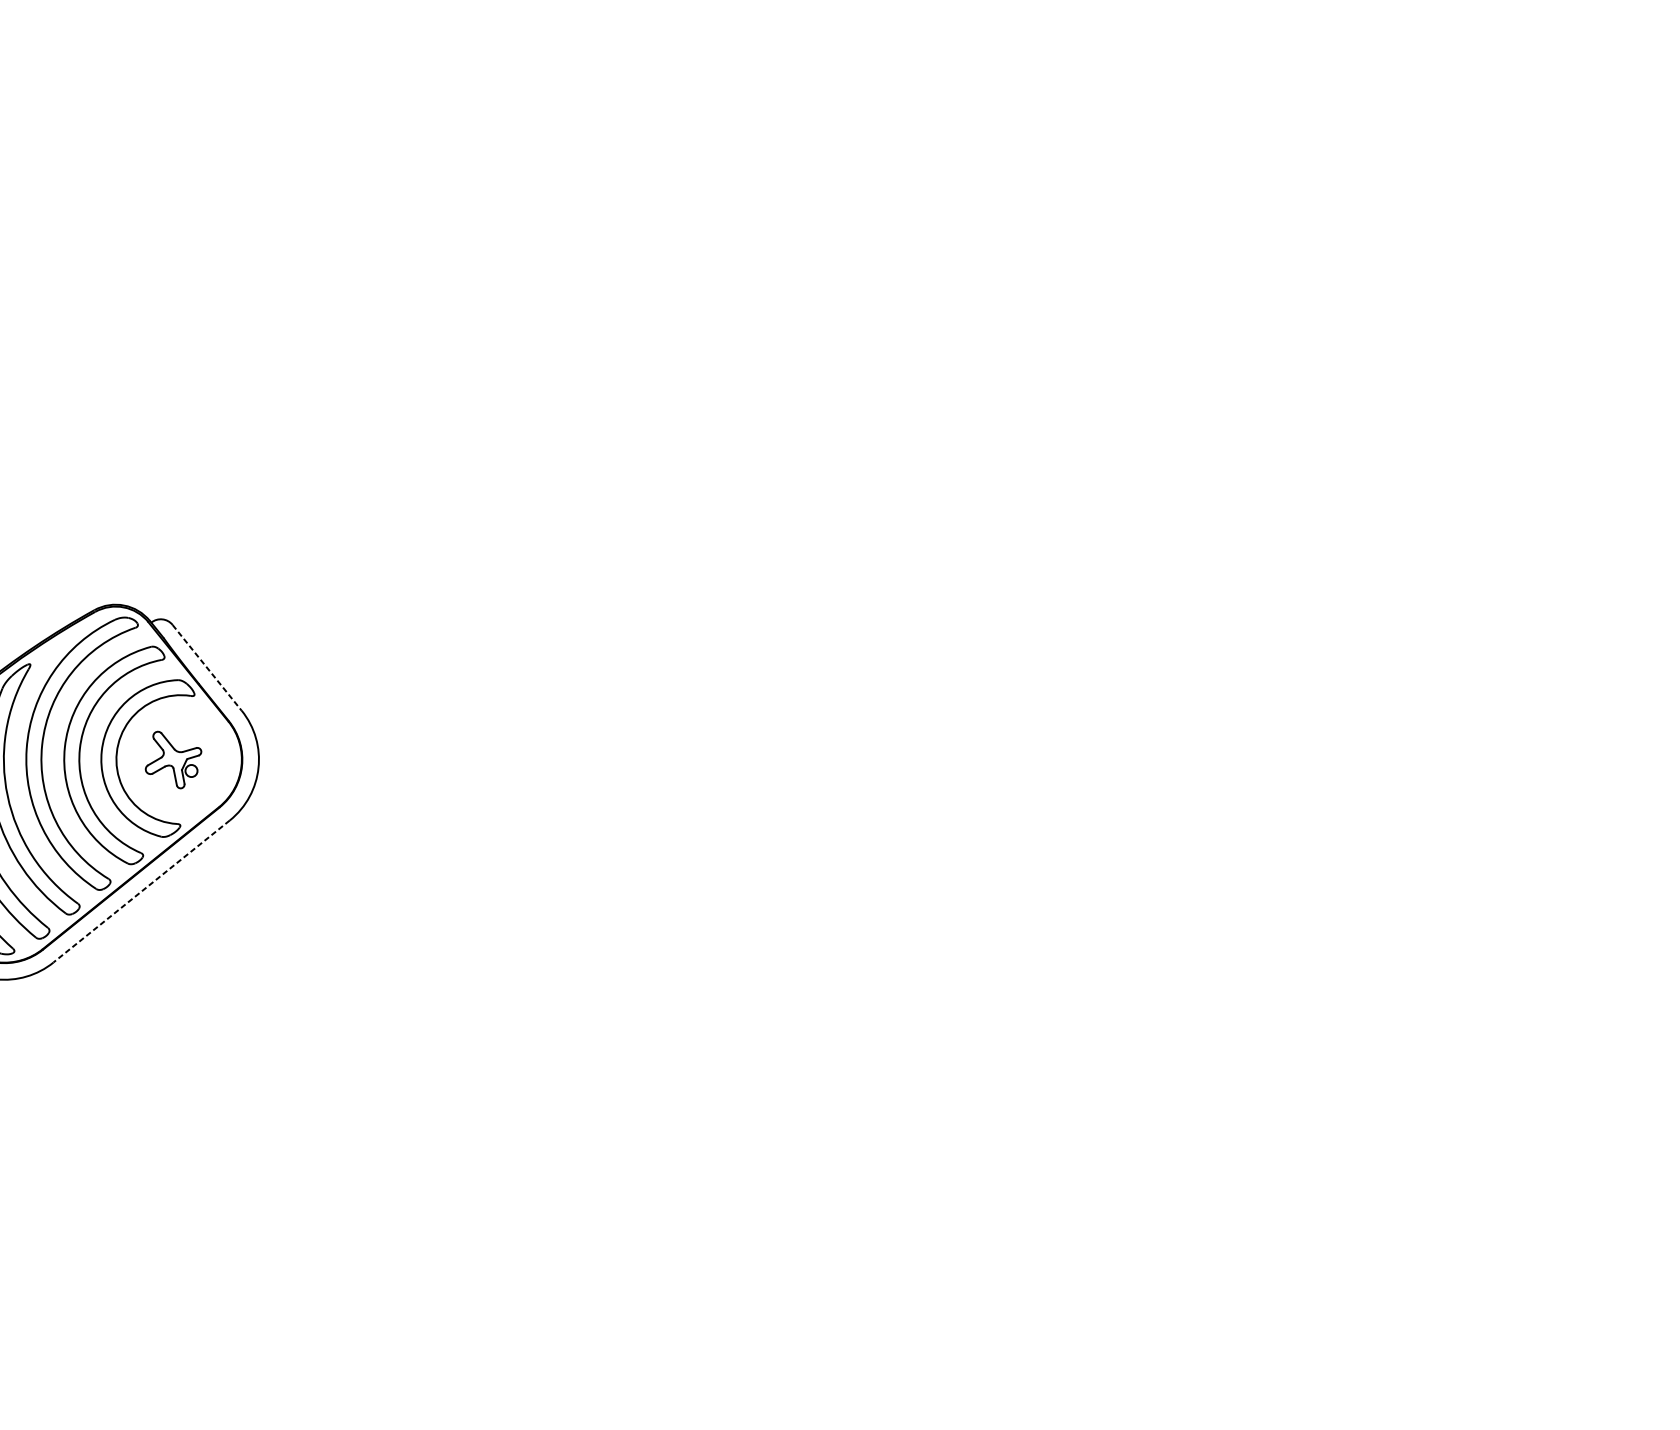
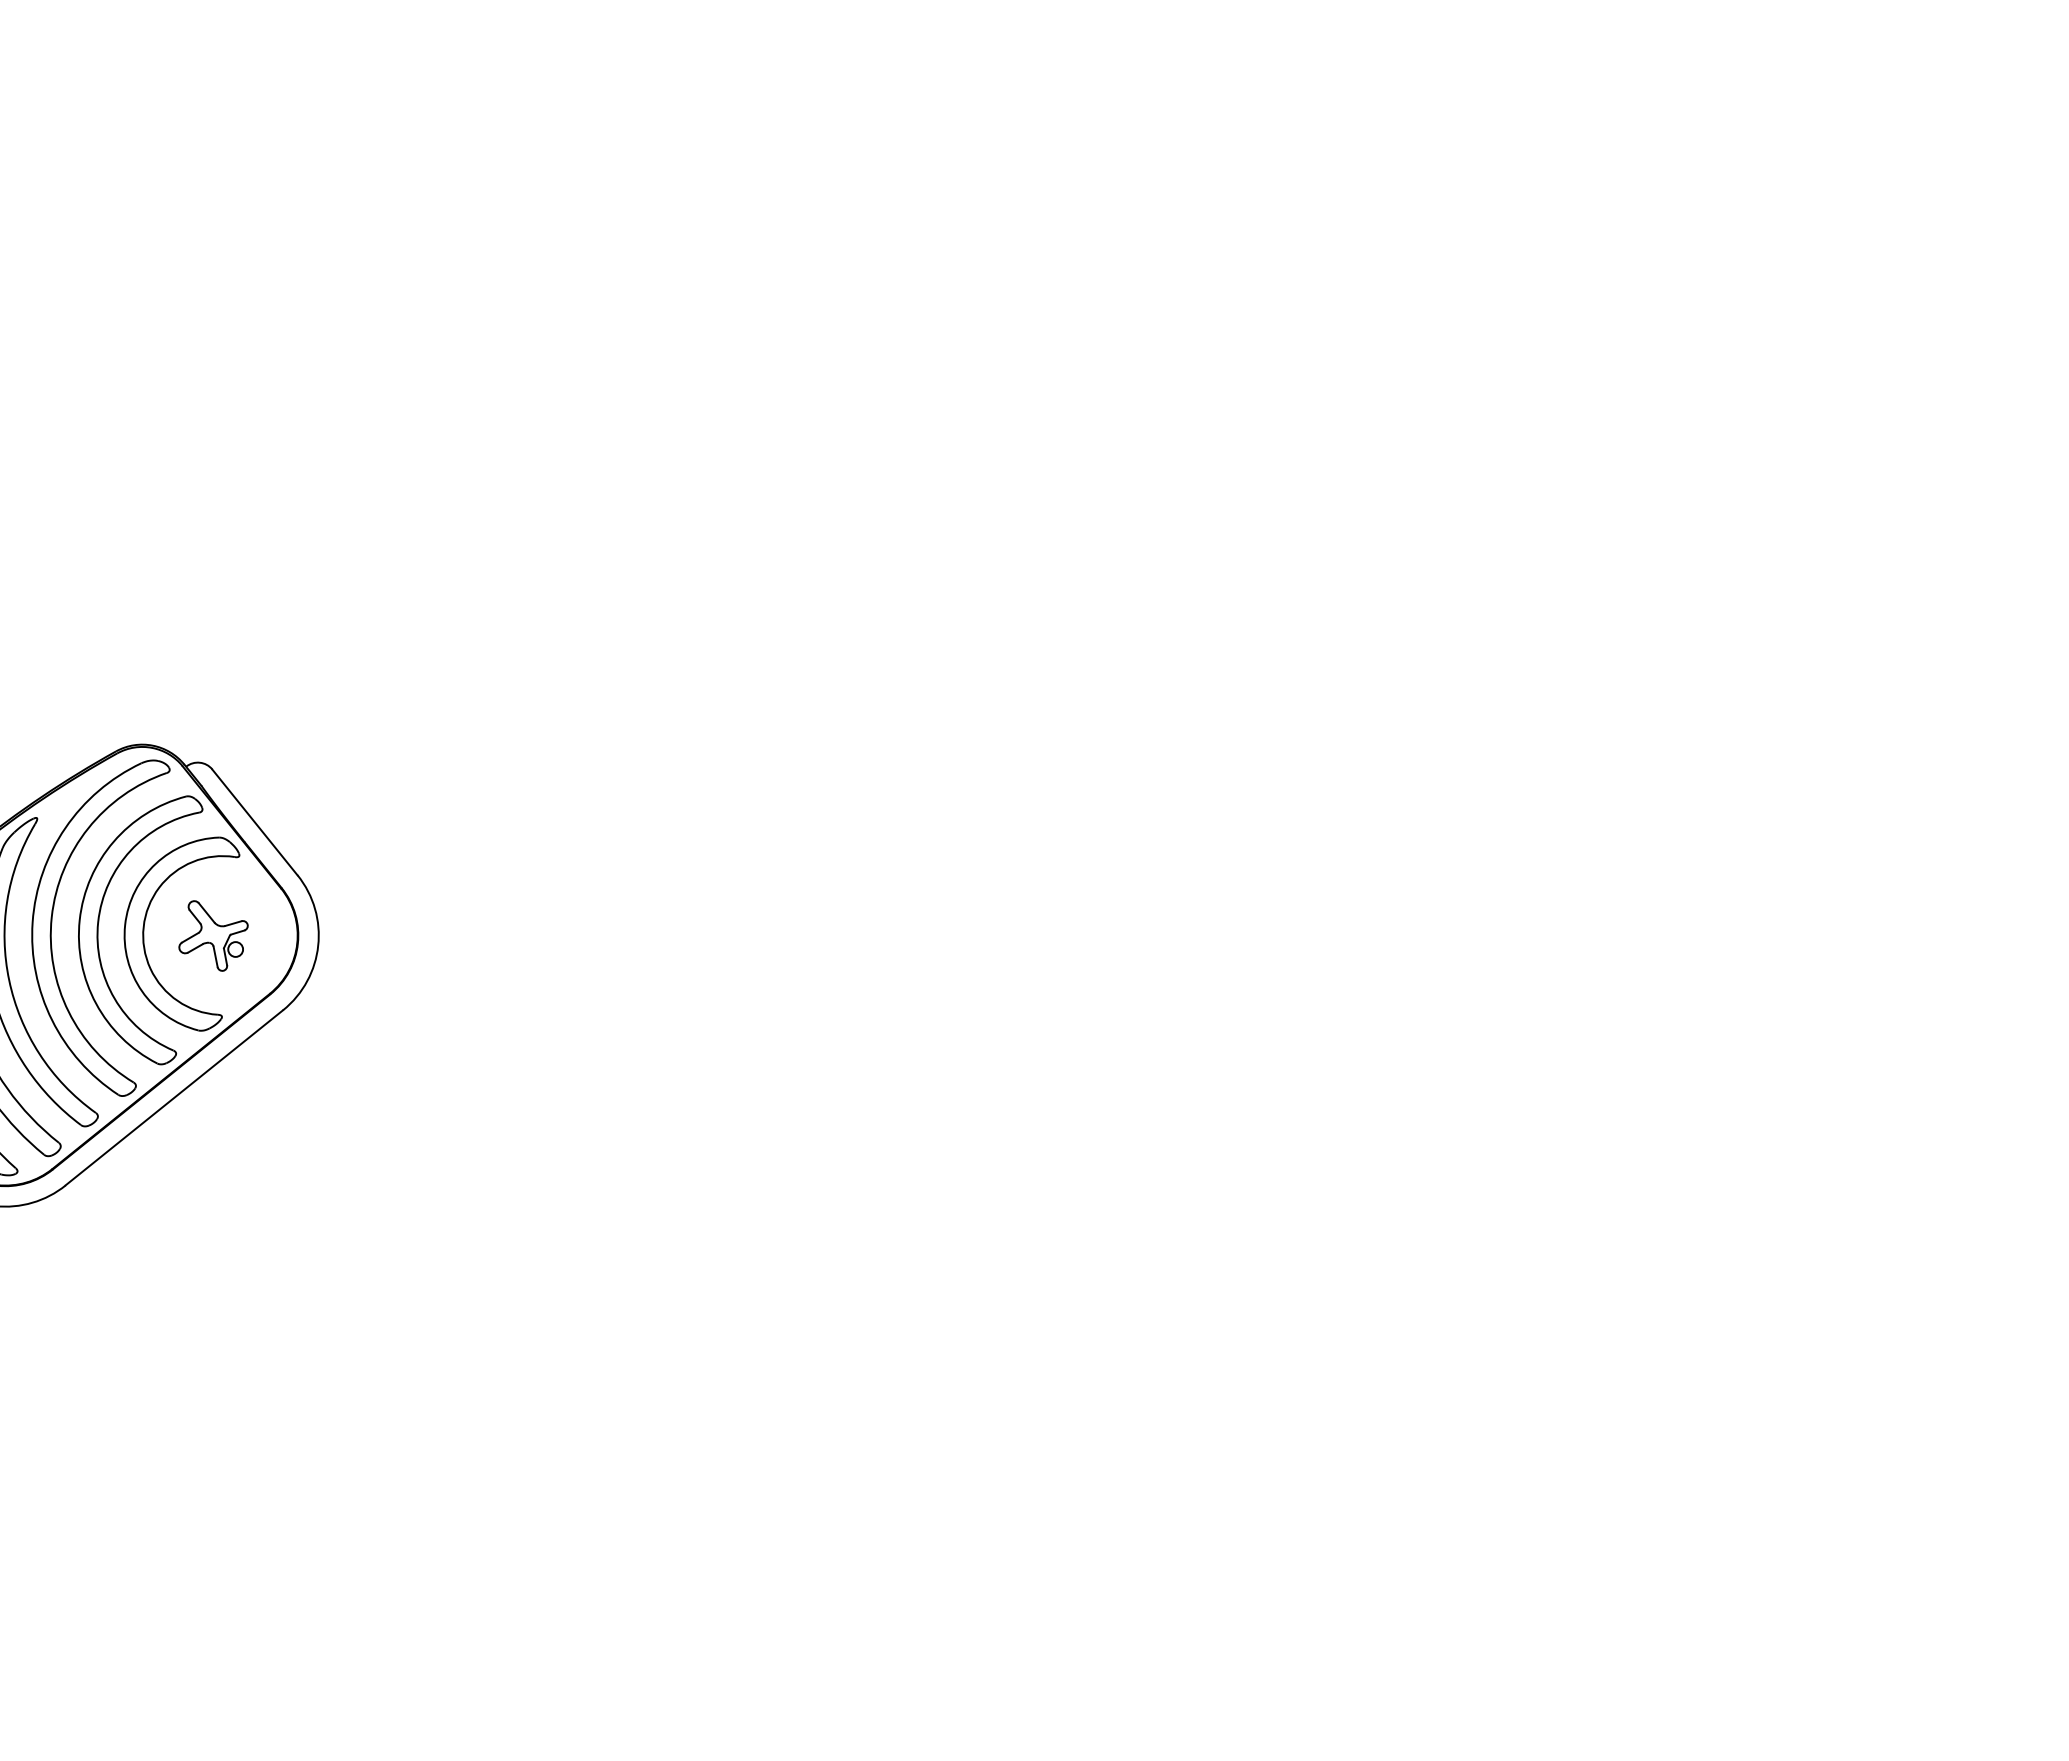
line: (206, 667) -> (254, 822), dashed -> solid
line: (141, 891) -> (173, 1098), dashed -> solid

